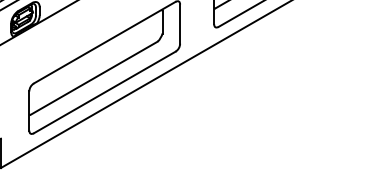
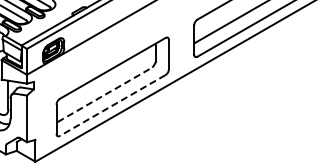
line: (95, 77) -> (105, 94), solid -> dashed
line: (104, 92) -> (112, 105), solid -> dashed

